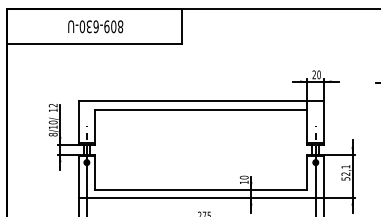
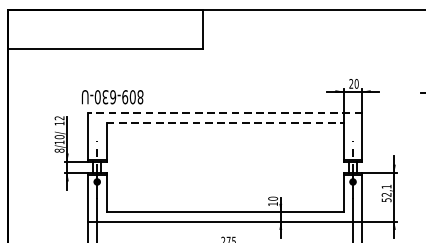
text: (95, 26) -> (112, 96), moved
line: (201, 101) -> (225, 113), solid -> dashed
line: (201, 109) -> (225, 122), solid -> dashed

